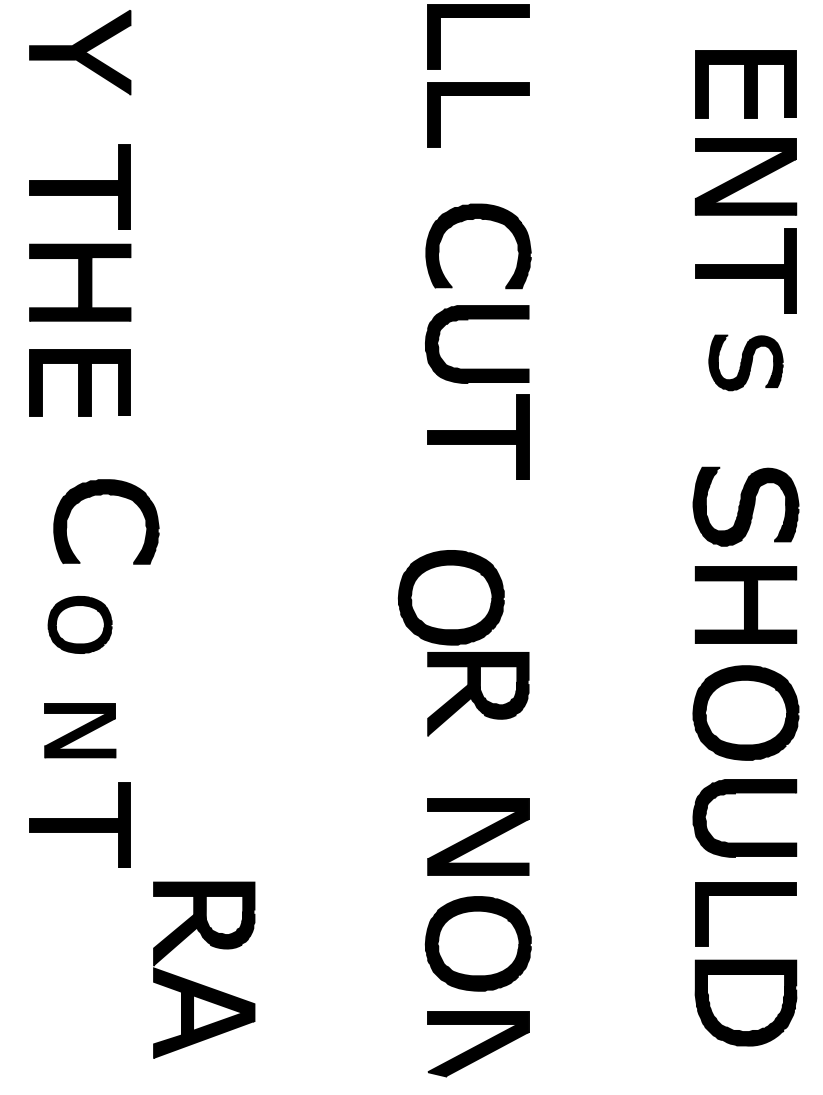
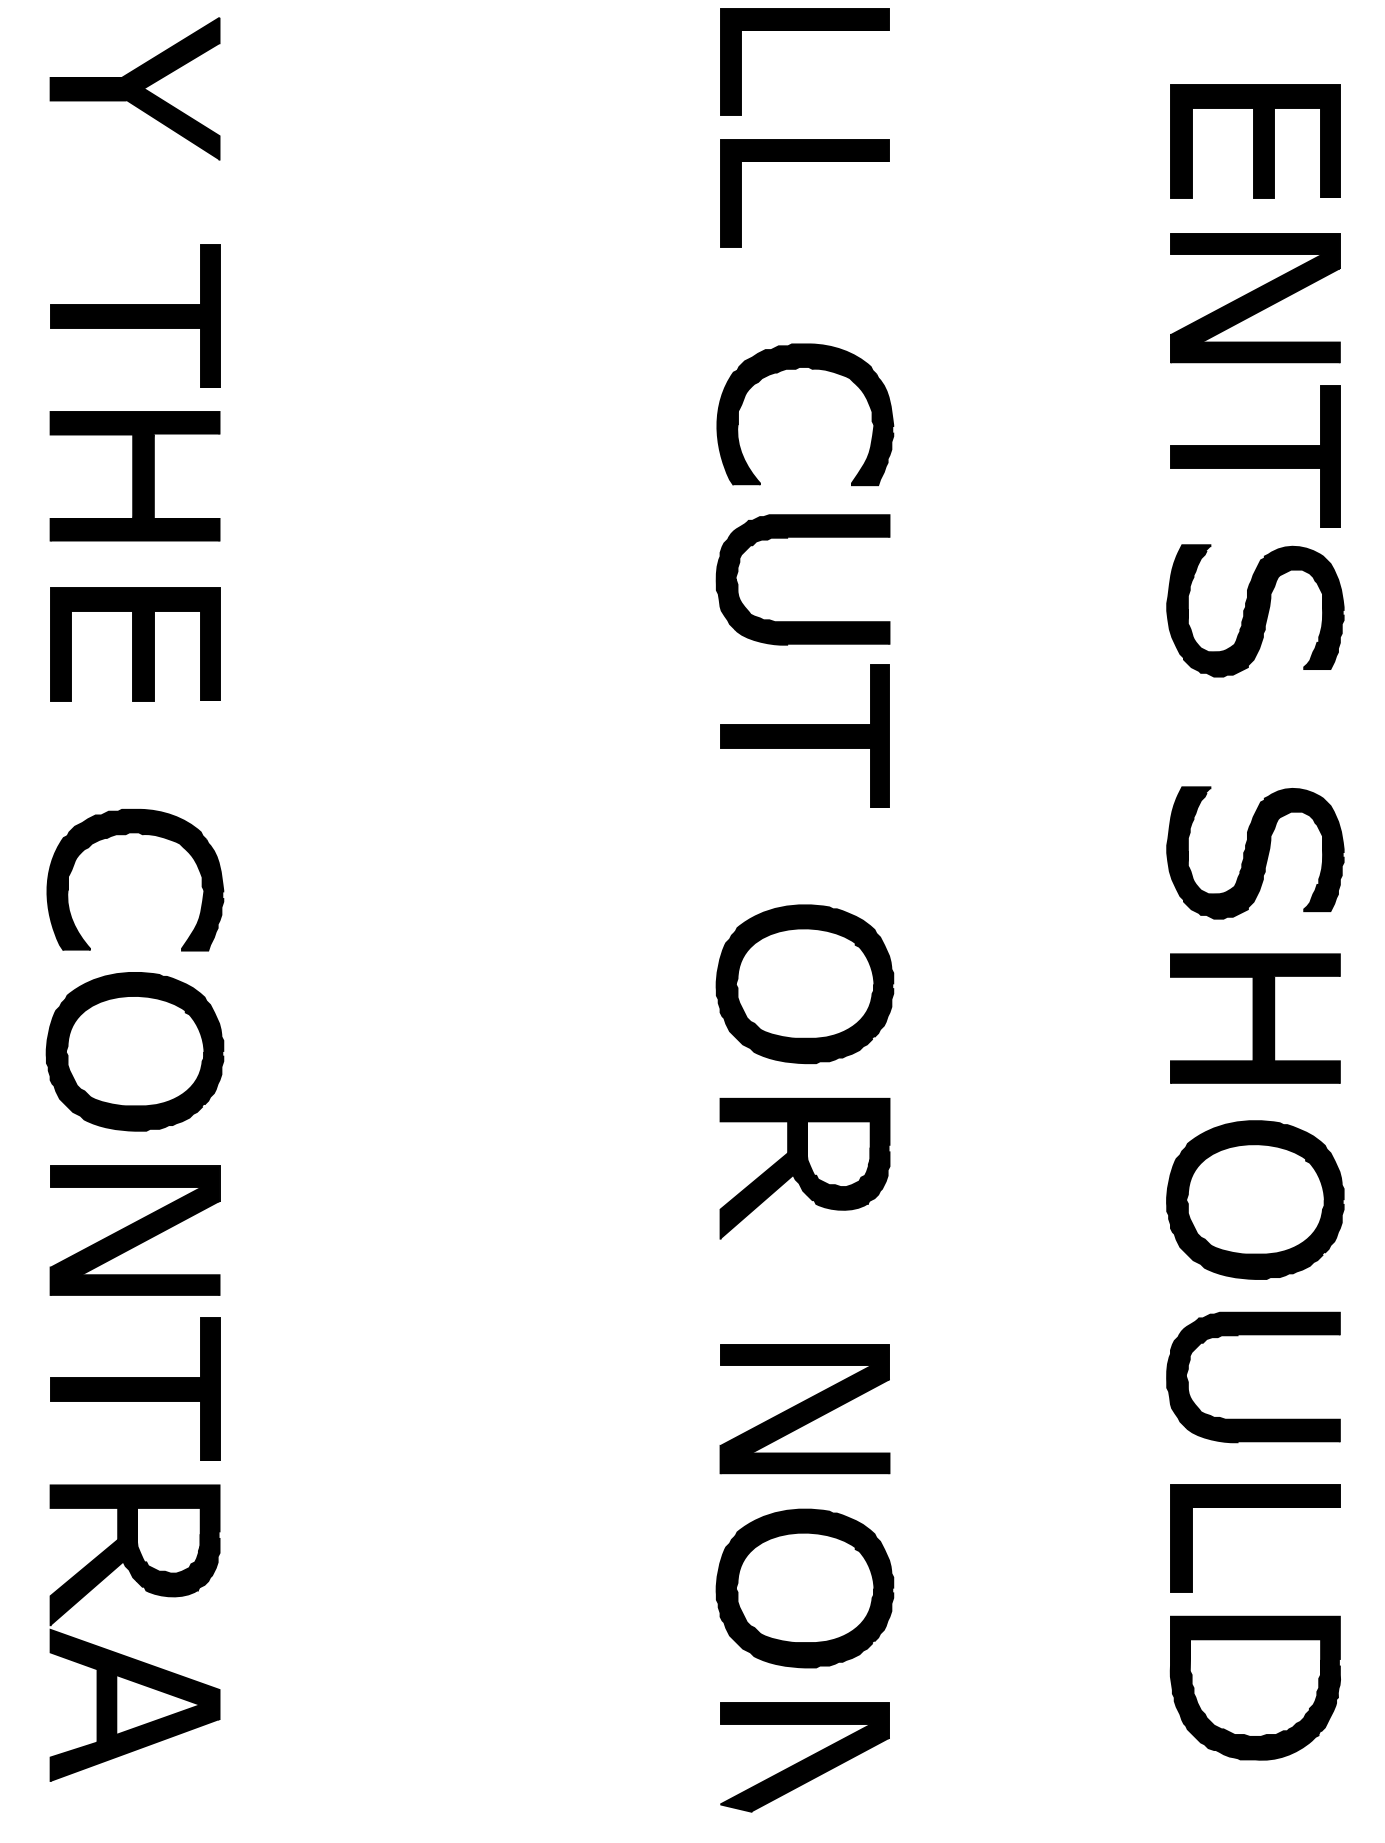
part: (745, 362) -> (1254, 610), size x1.43
part: (109, 495) -> (140, 835), moved
part: (450, 597) -> (803, 983), moved
part: (79, 624) -> (133, 1051), size x1.67
part: (80, 730) -> (135, 1229), size x1.43
part: (199, 983) -> (127, 1655), moved

